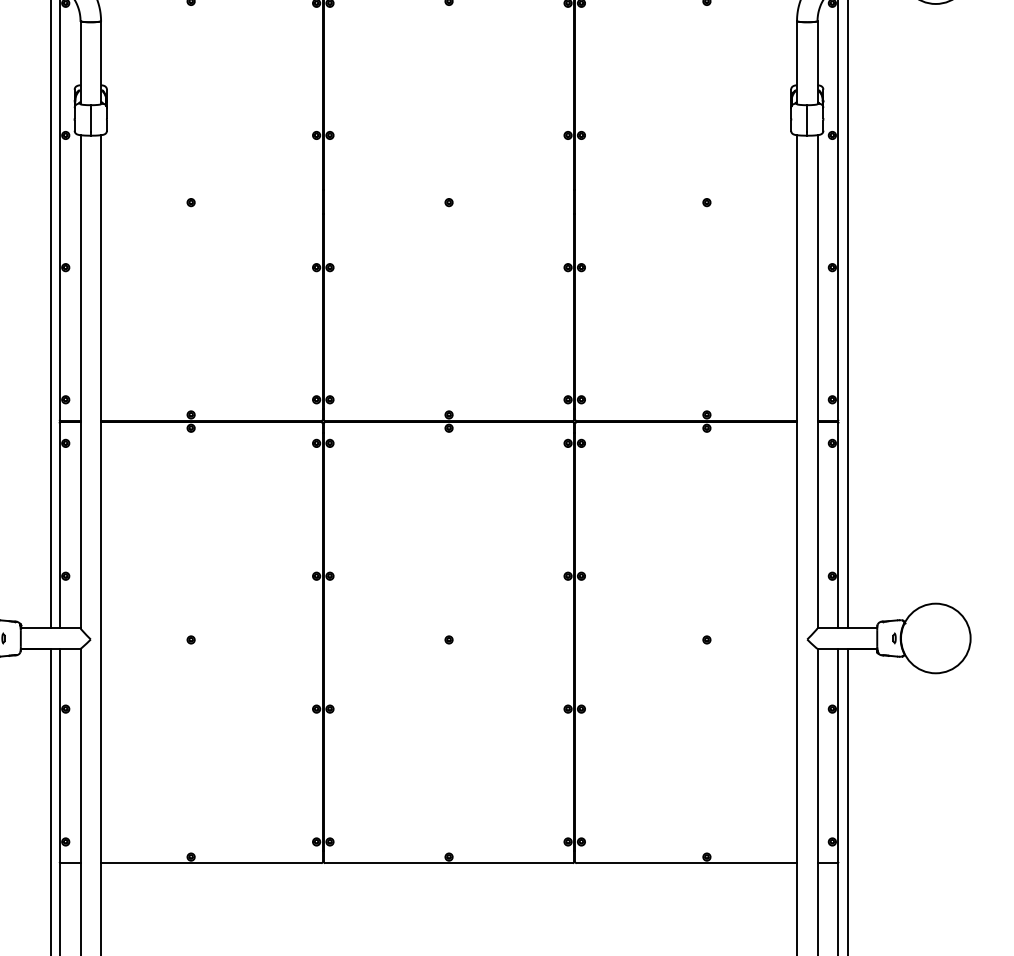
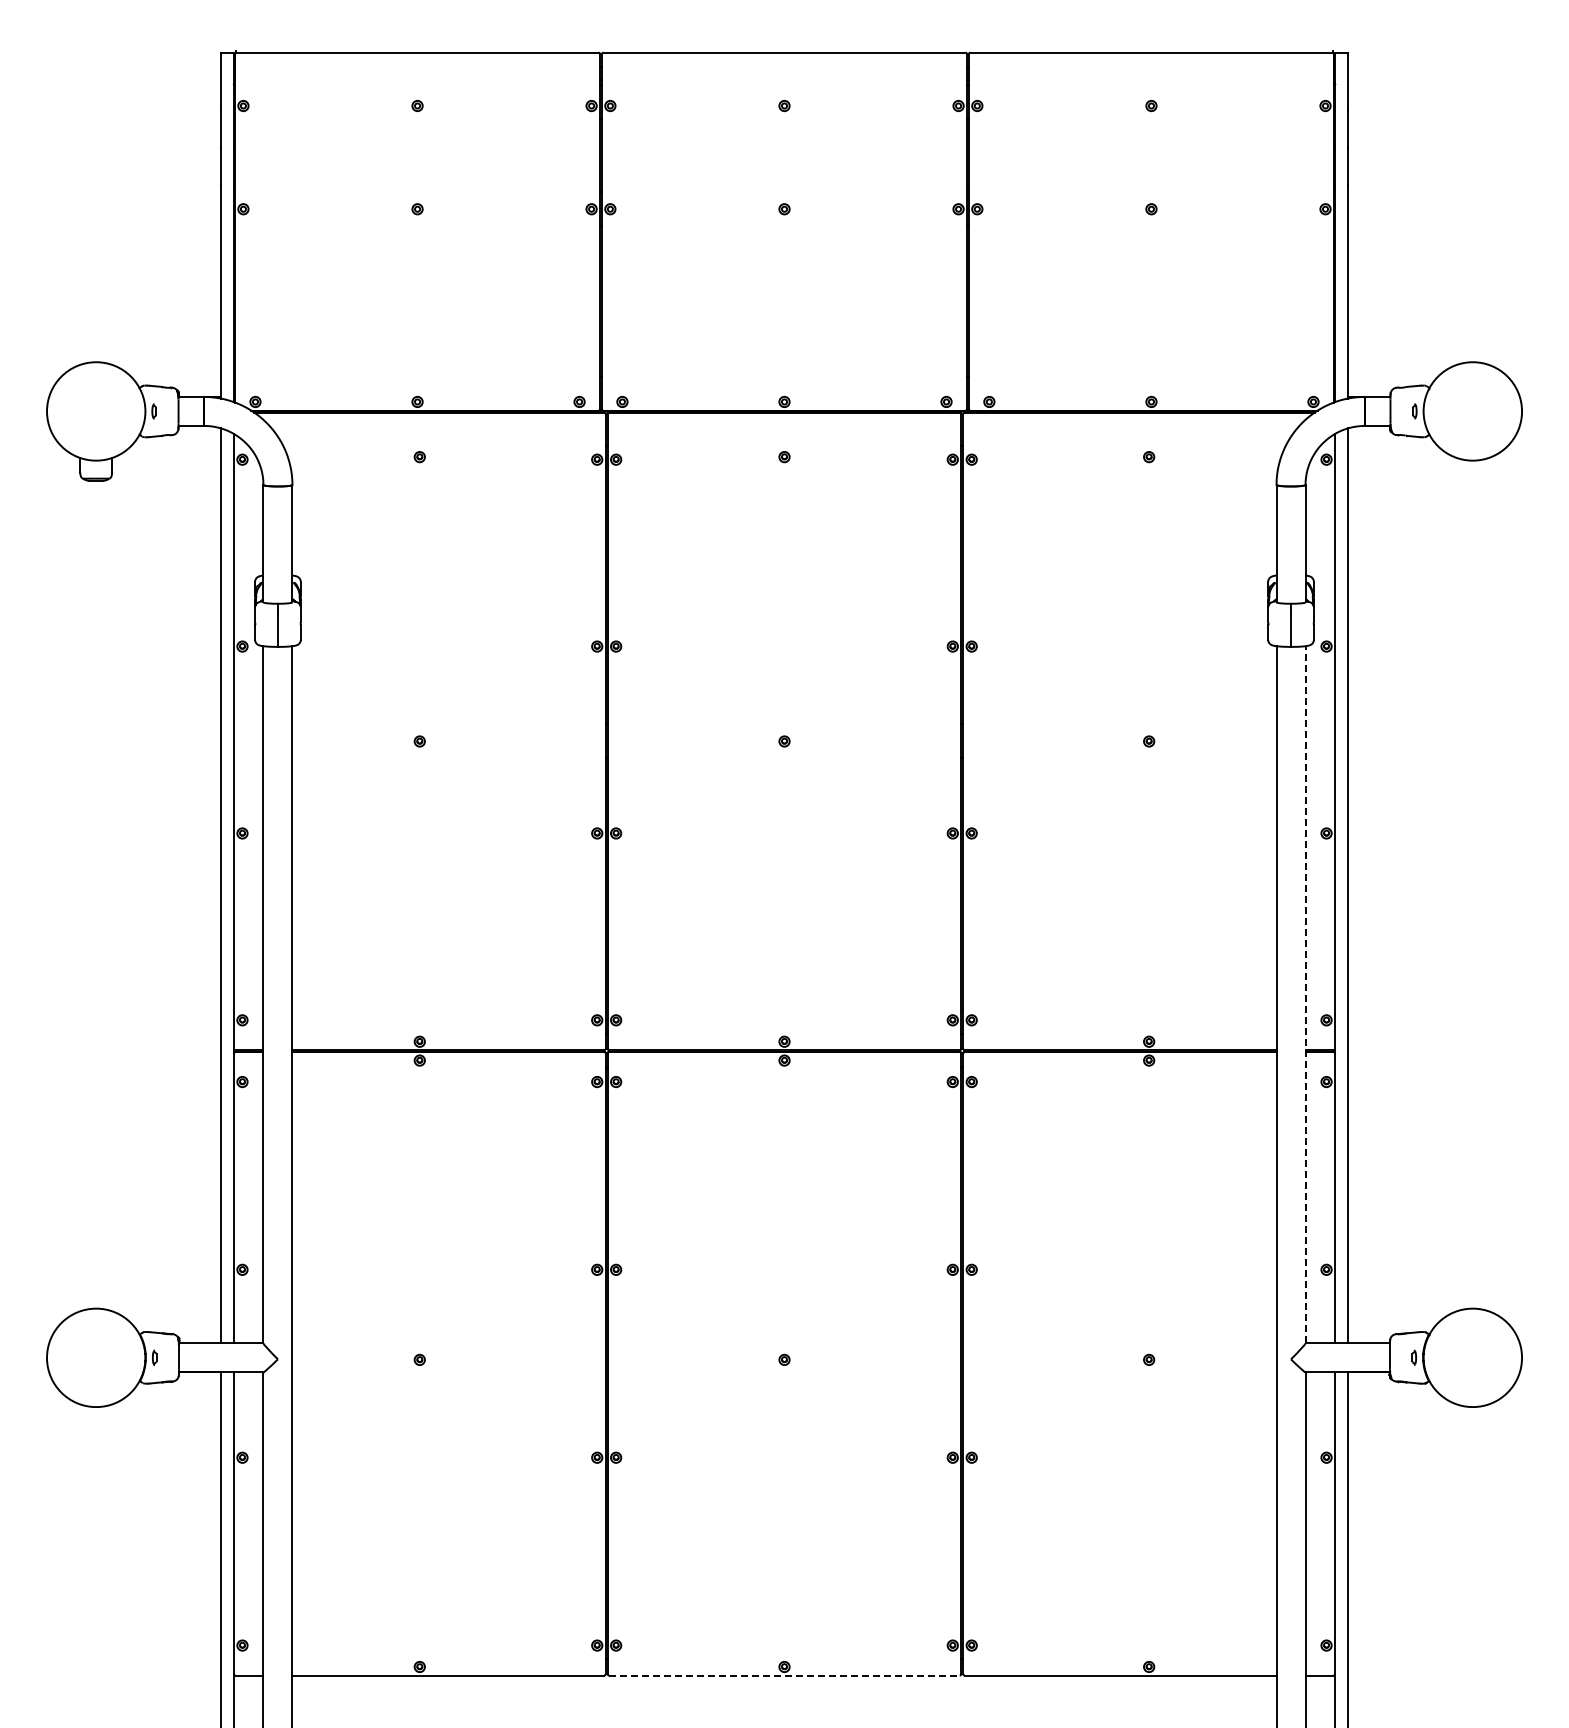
line: (817, 381) -> (1305, 994), solid -> dashed
line: (449, 863) -> (784, 1675), solid -> dashed

